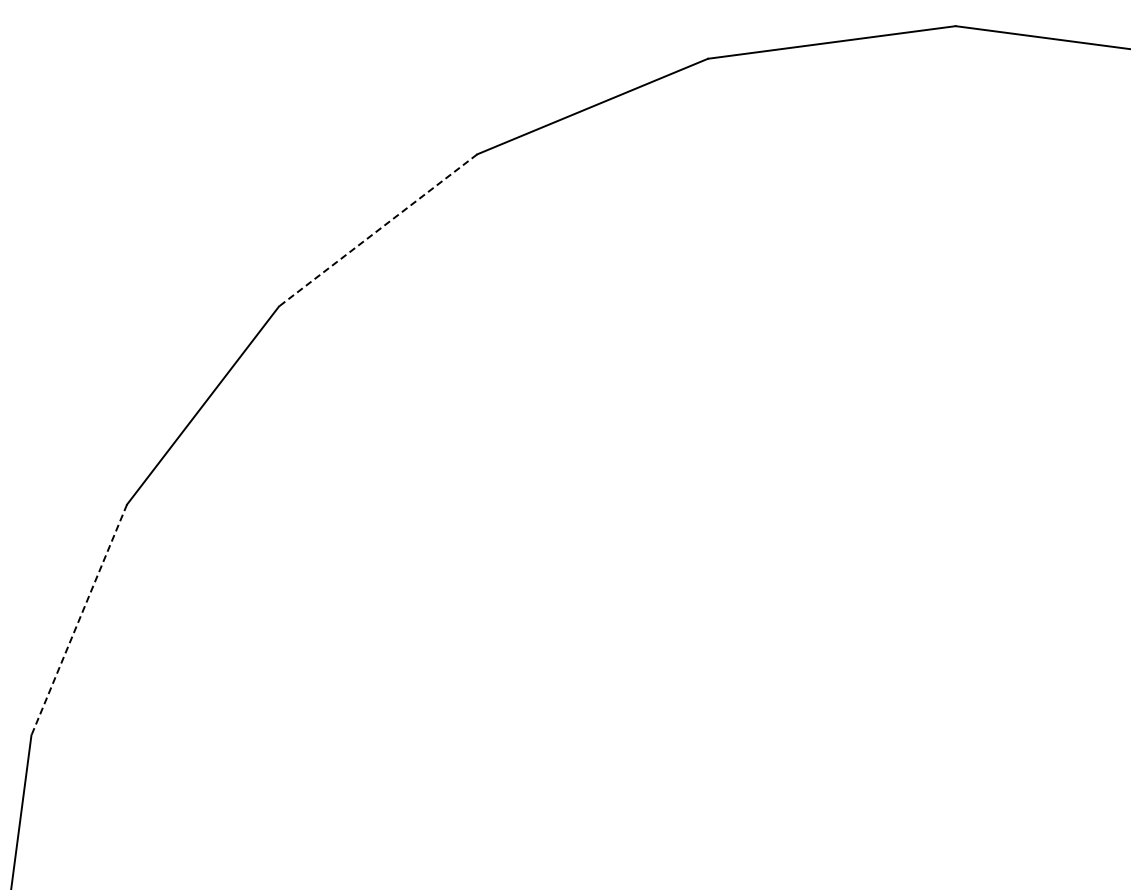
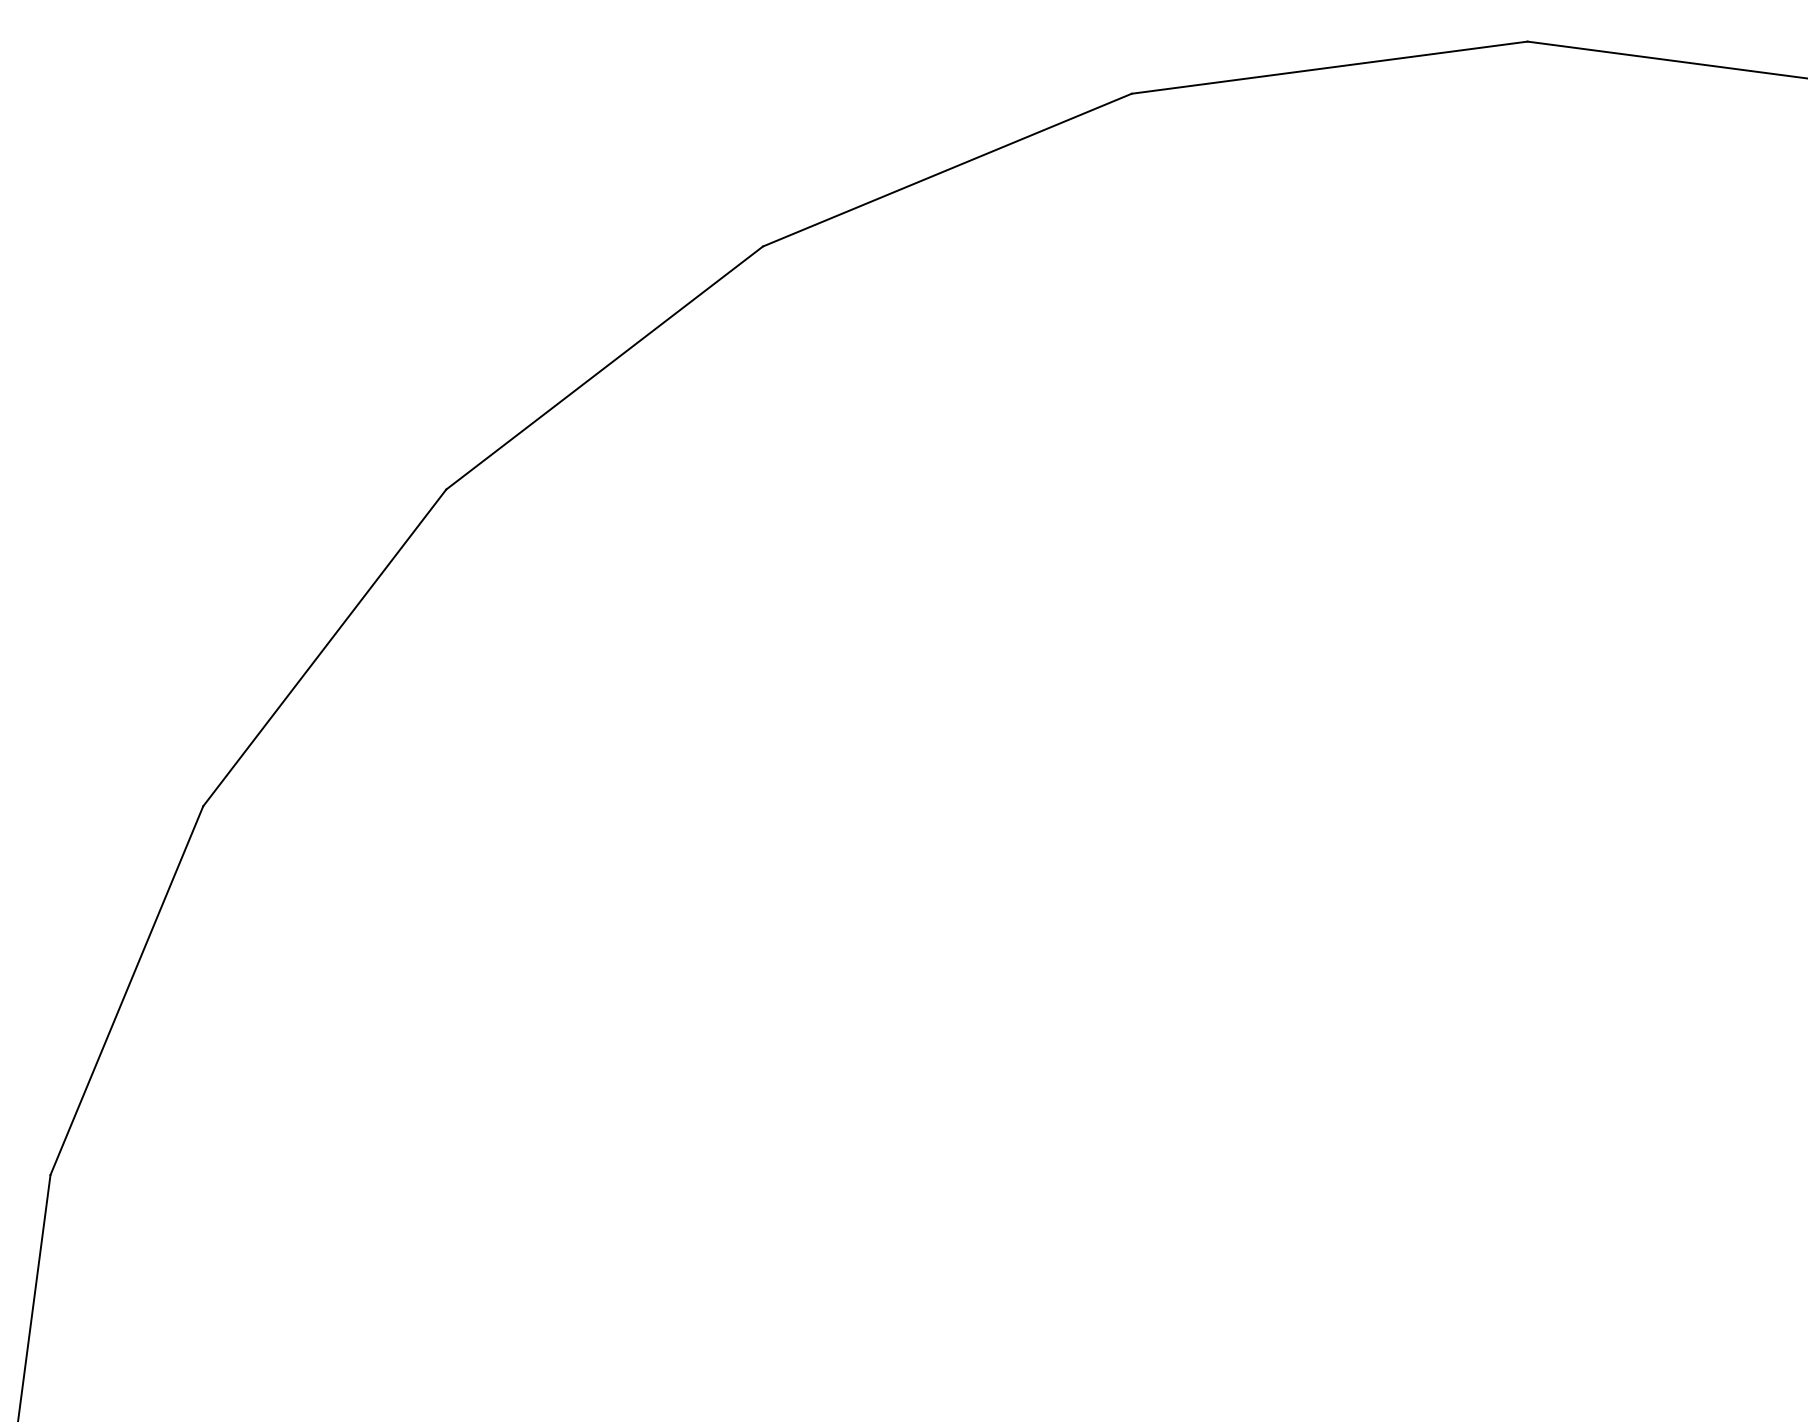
line: (378, 230) -> (605, 368), dashed -> solid
line: (79, 619) -> (127, 989), dashed -> solid

